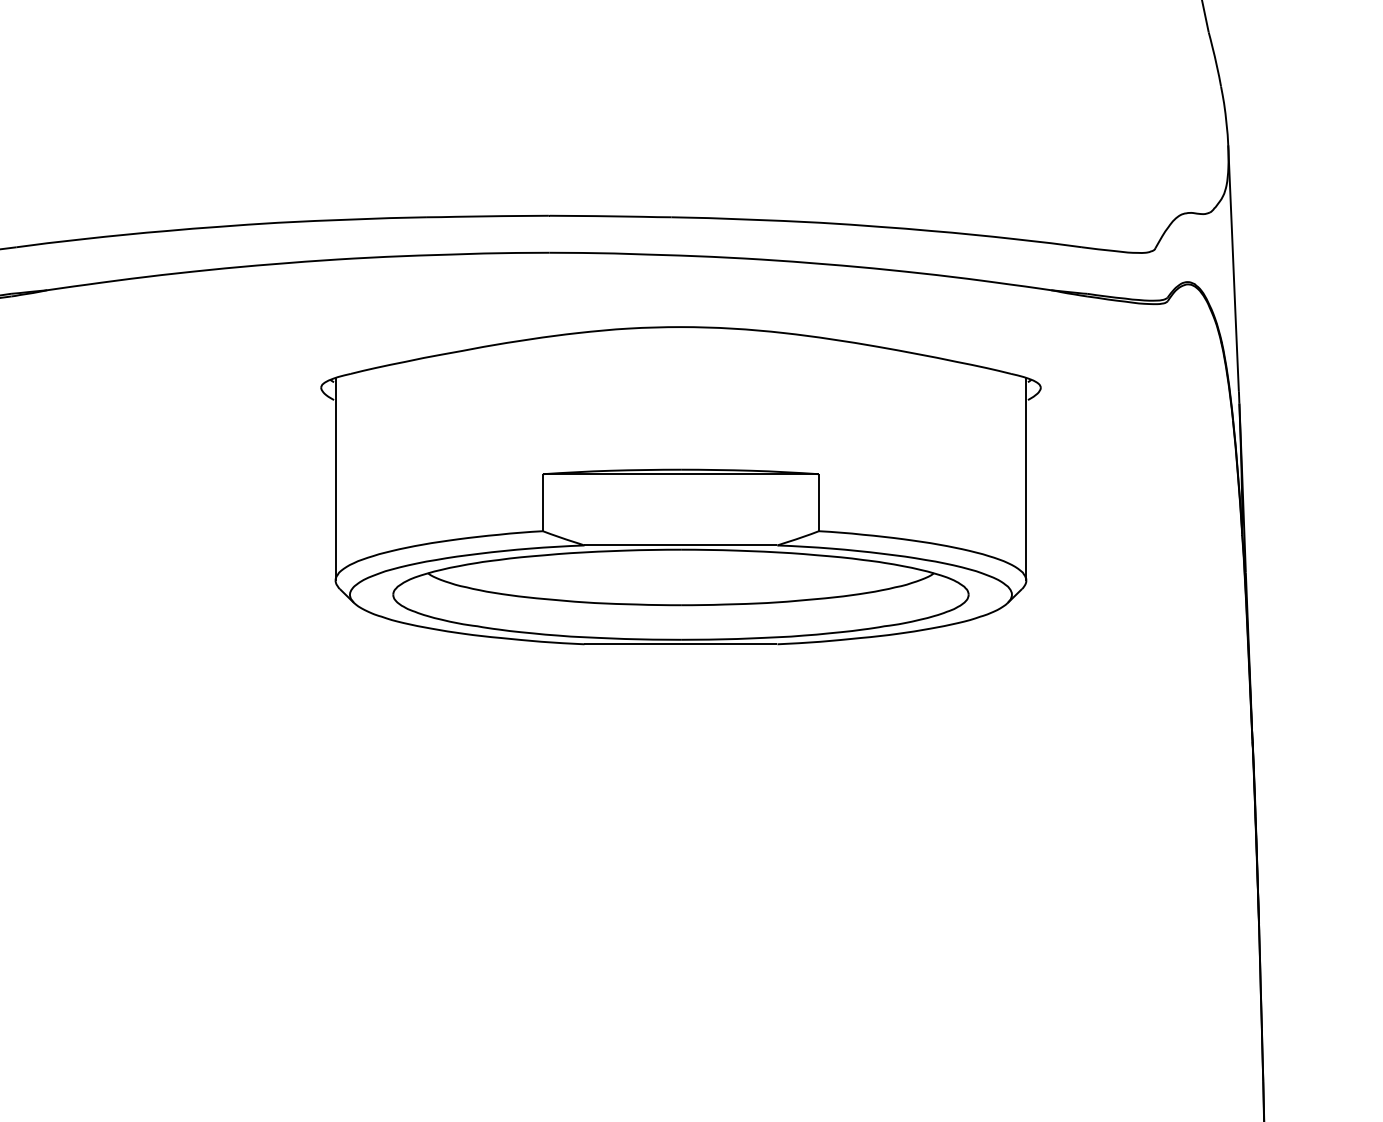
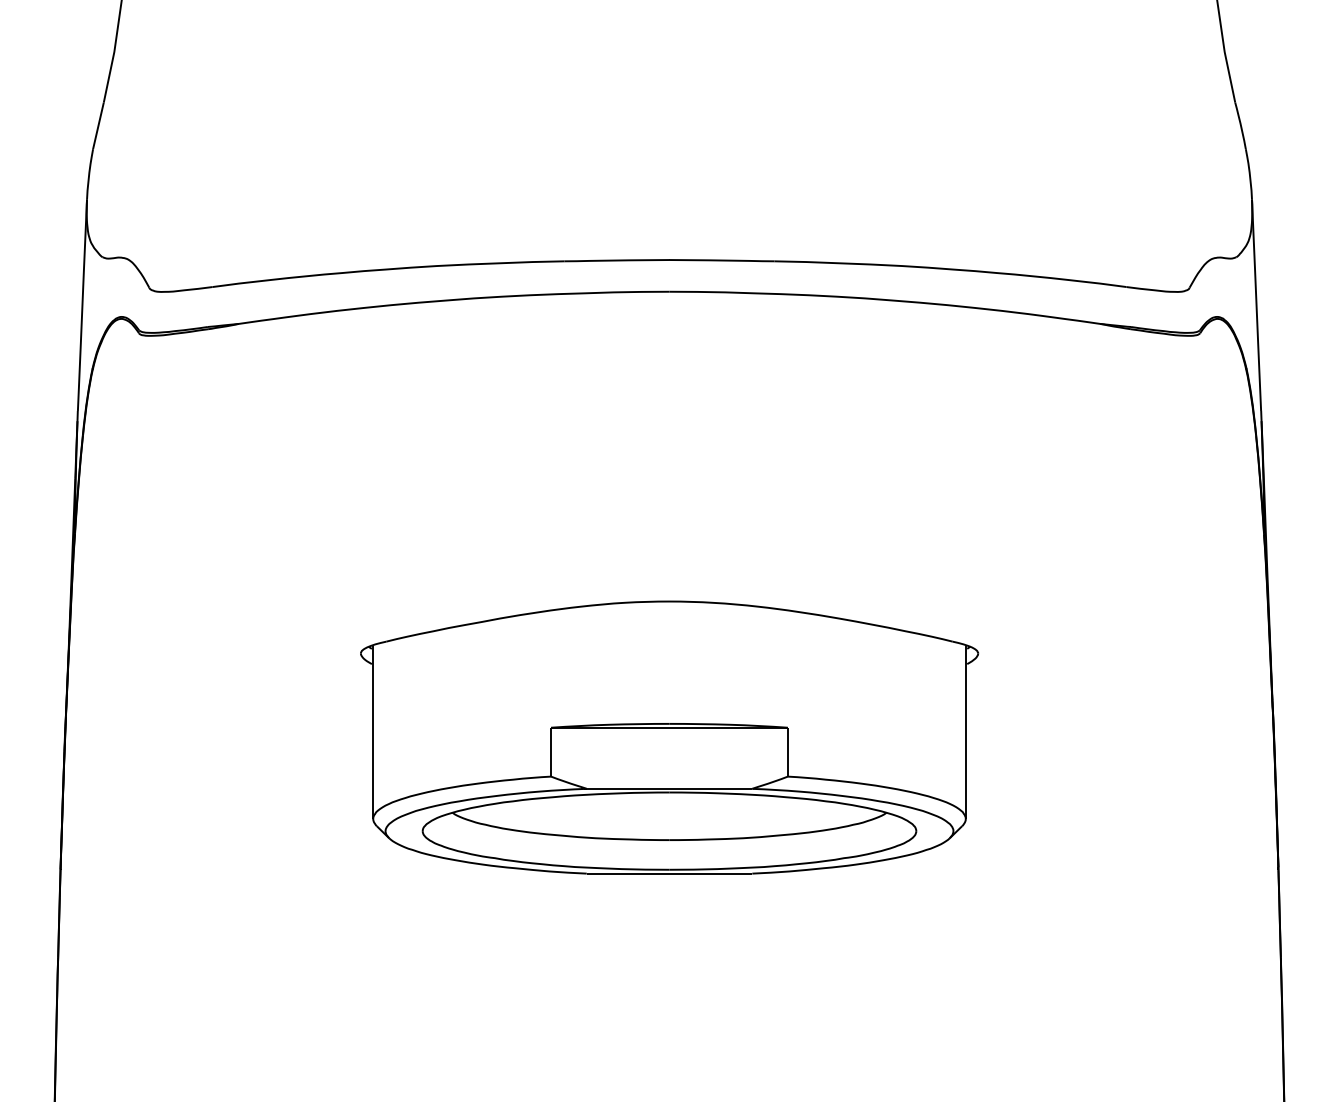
part: (680, 485) -> (669, 737), moved

